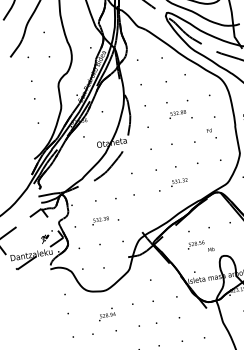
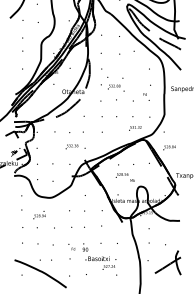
text: (178, 109) -> (115, 83), moved
text: (179, 182) -> (135, 128), moved
text: (105, 219) -> (75, 146), moved
text: (106, 314) -> (39, 215), moved

